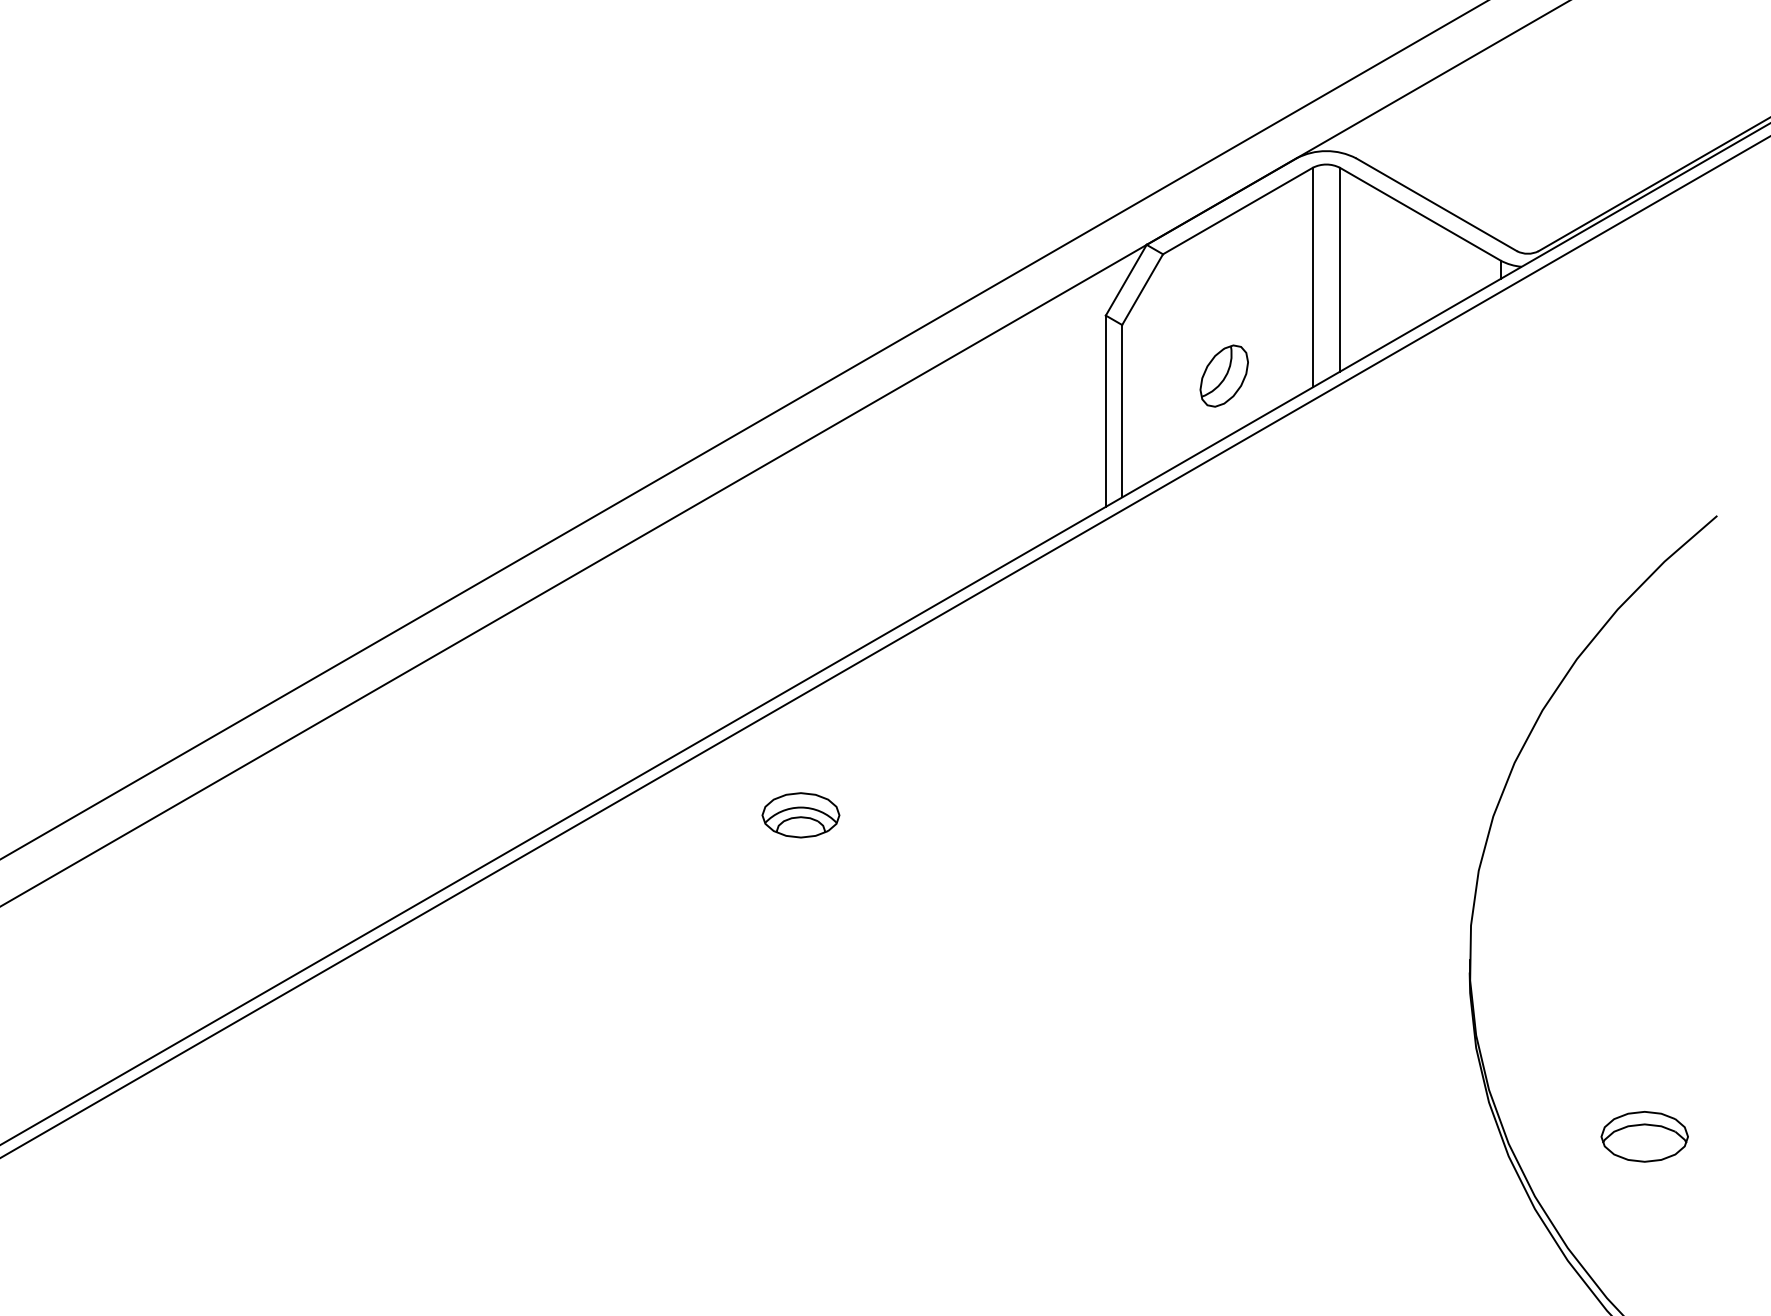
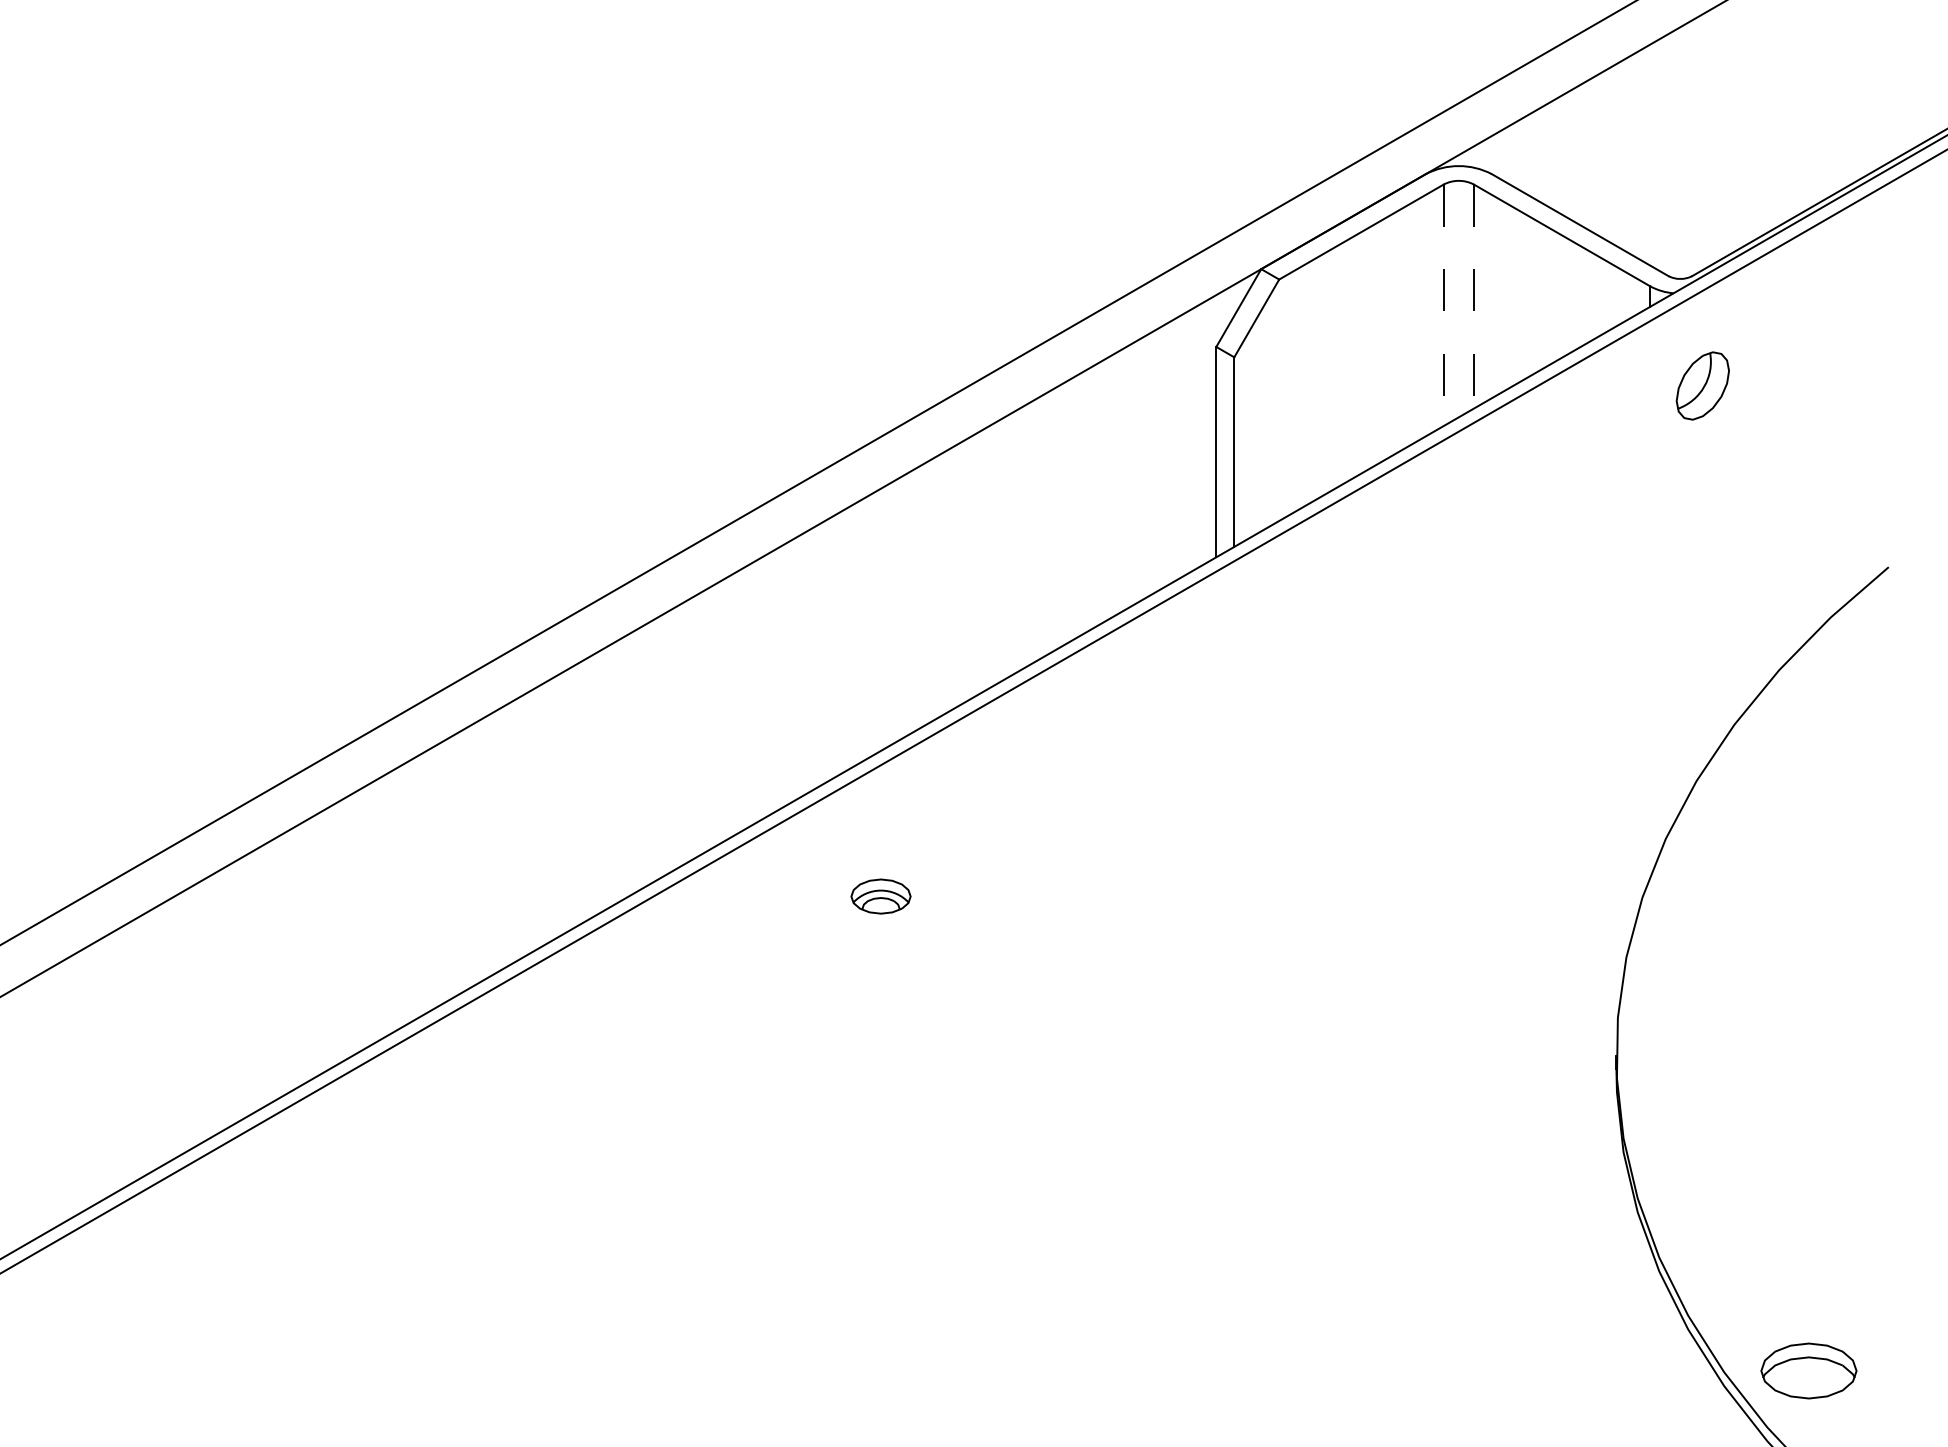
line: (1340, 269) -> (1474, 296), solid -> dashed
line: (1312, 277) -> (1443, 305), solid -> dashed
part: (1223, 375) -> (1702, 385), moved
part: (800, 815) -> (880, 896), size x0.7
part: (1644, 1136) -> (1808, 1370), moved

